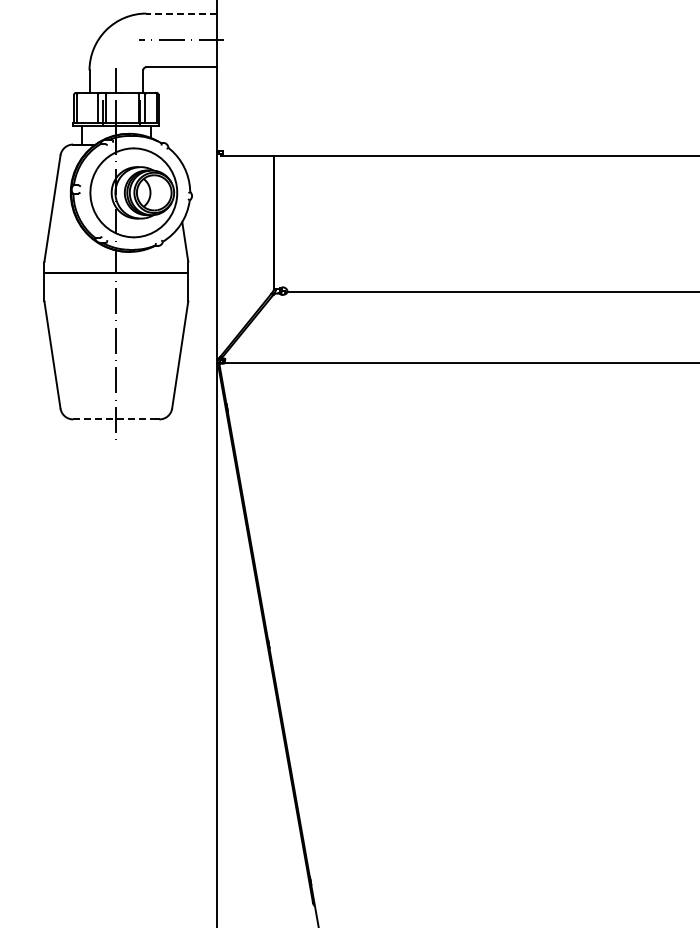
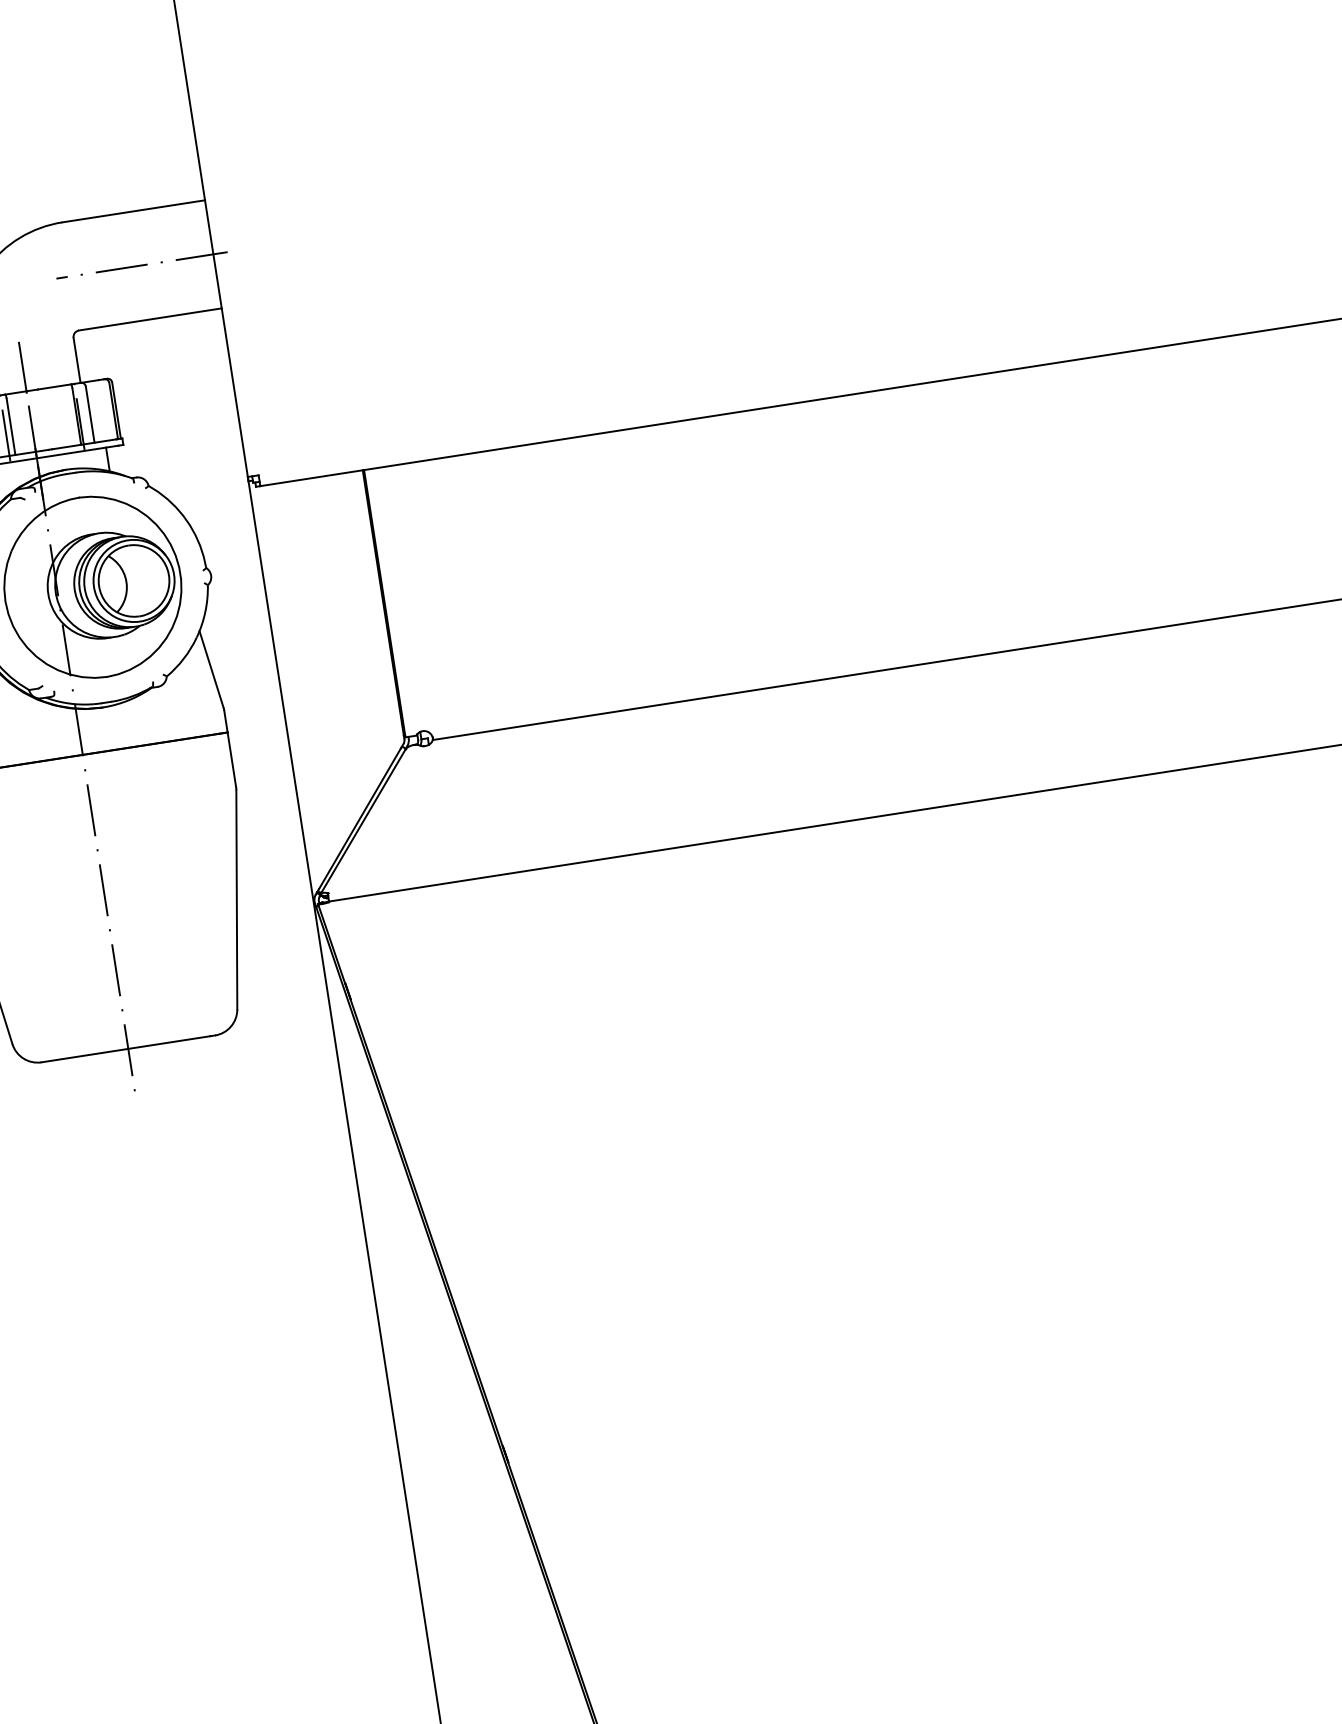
line: (181, 13) -> (132, 211), dashed -> solid
line: (115, 419) -> (126, 1049), dashed -> solid

